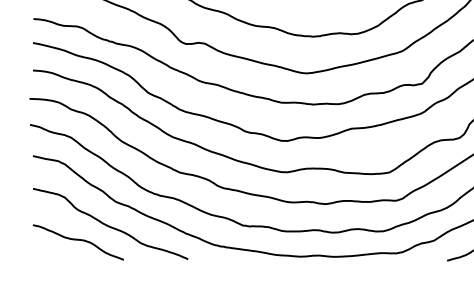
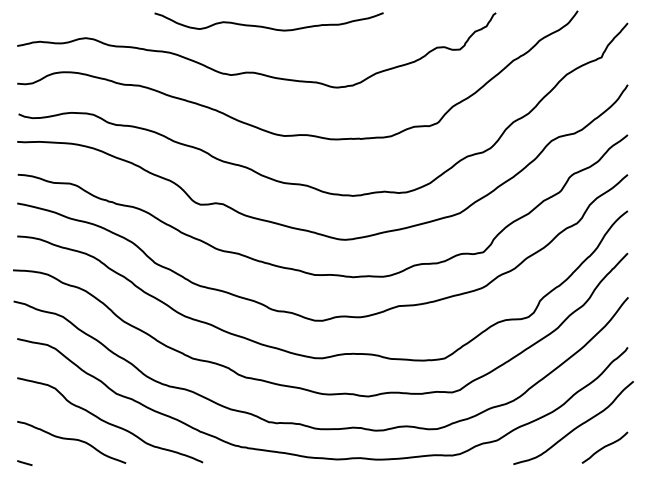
line: (39, 259) -> (24, 462), added

